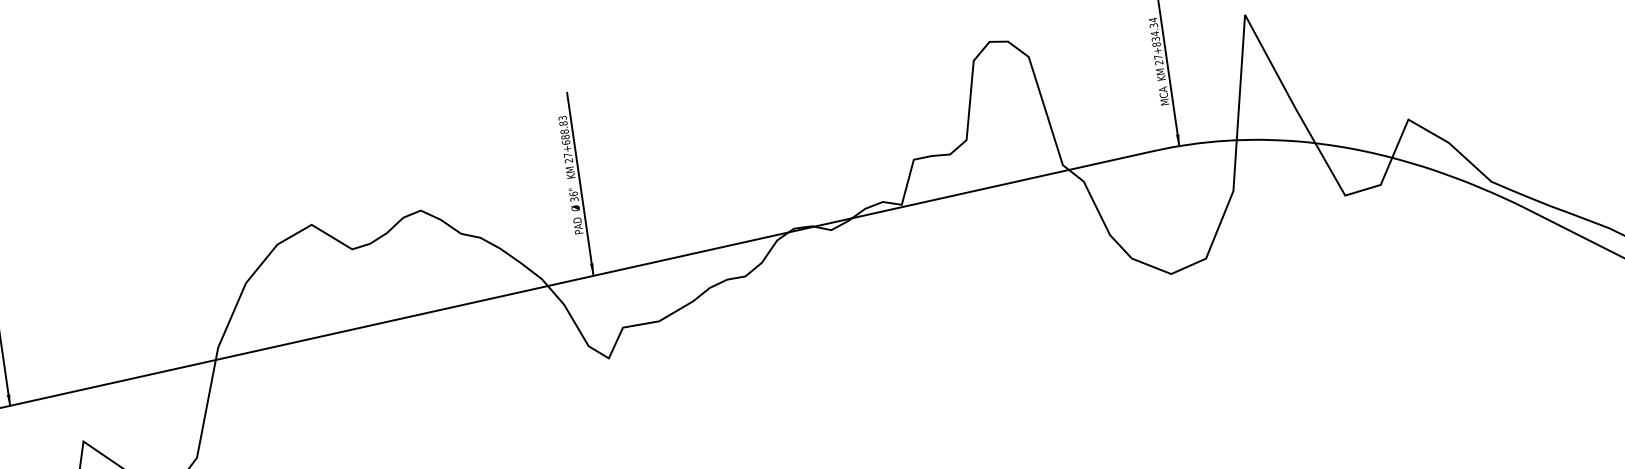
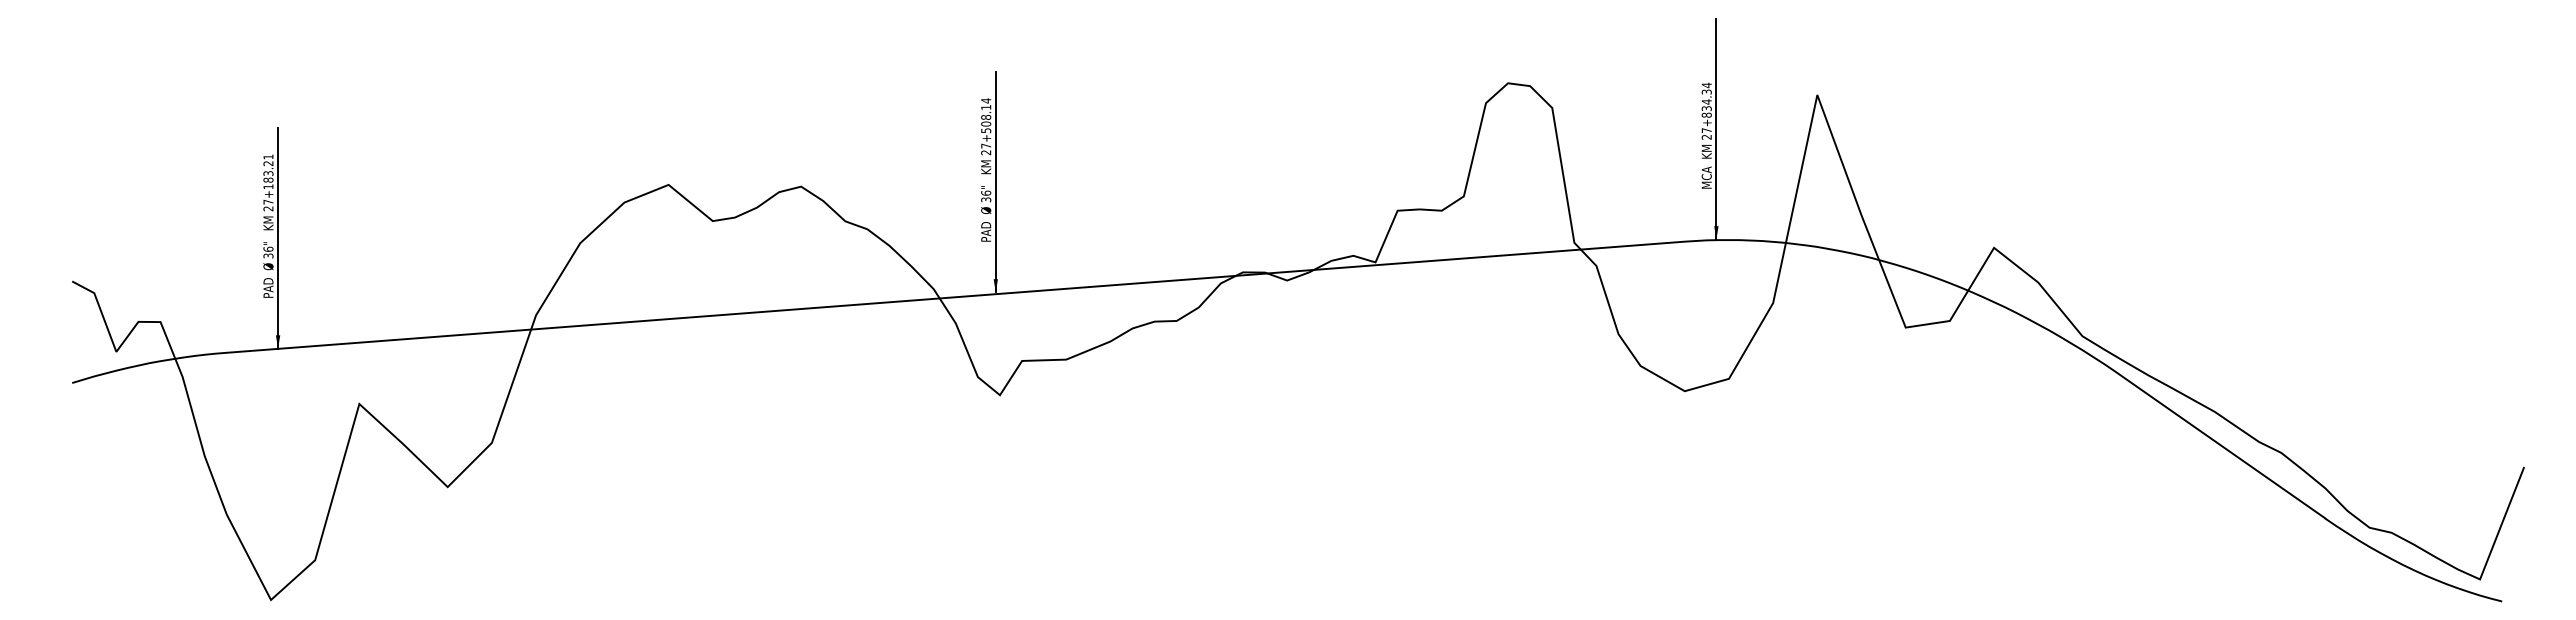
text: (564, 130) -> (986, 115), 27+688.83 -> 27+508.14

